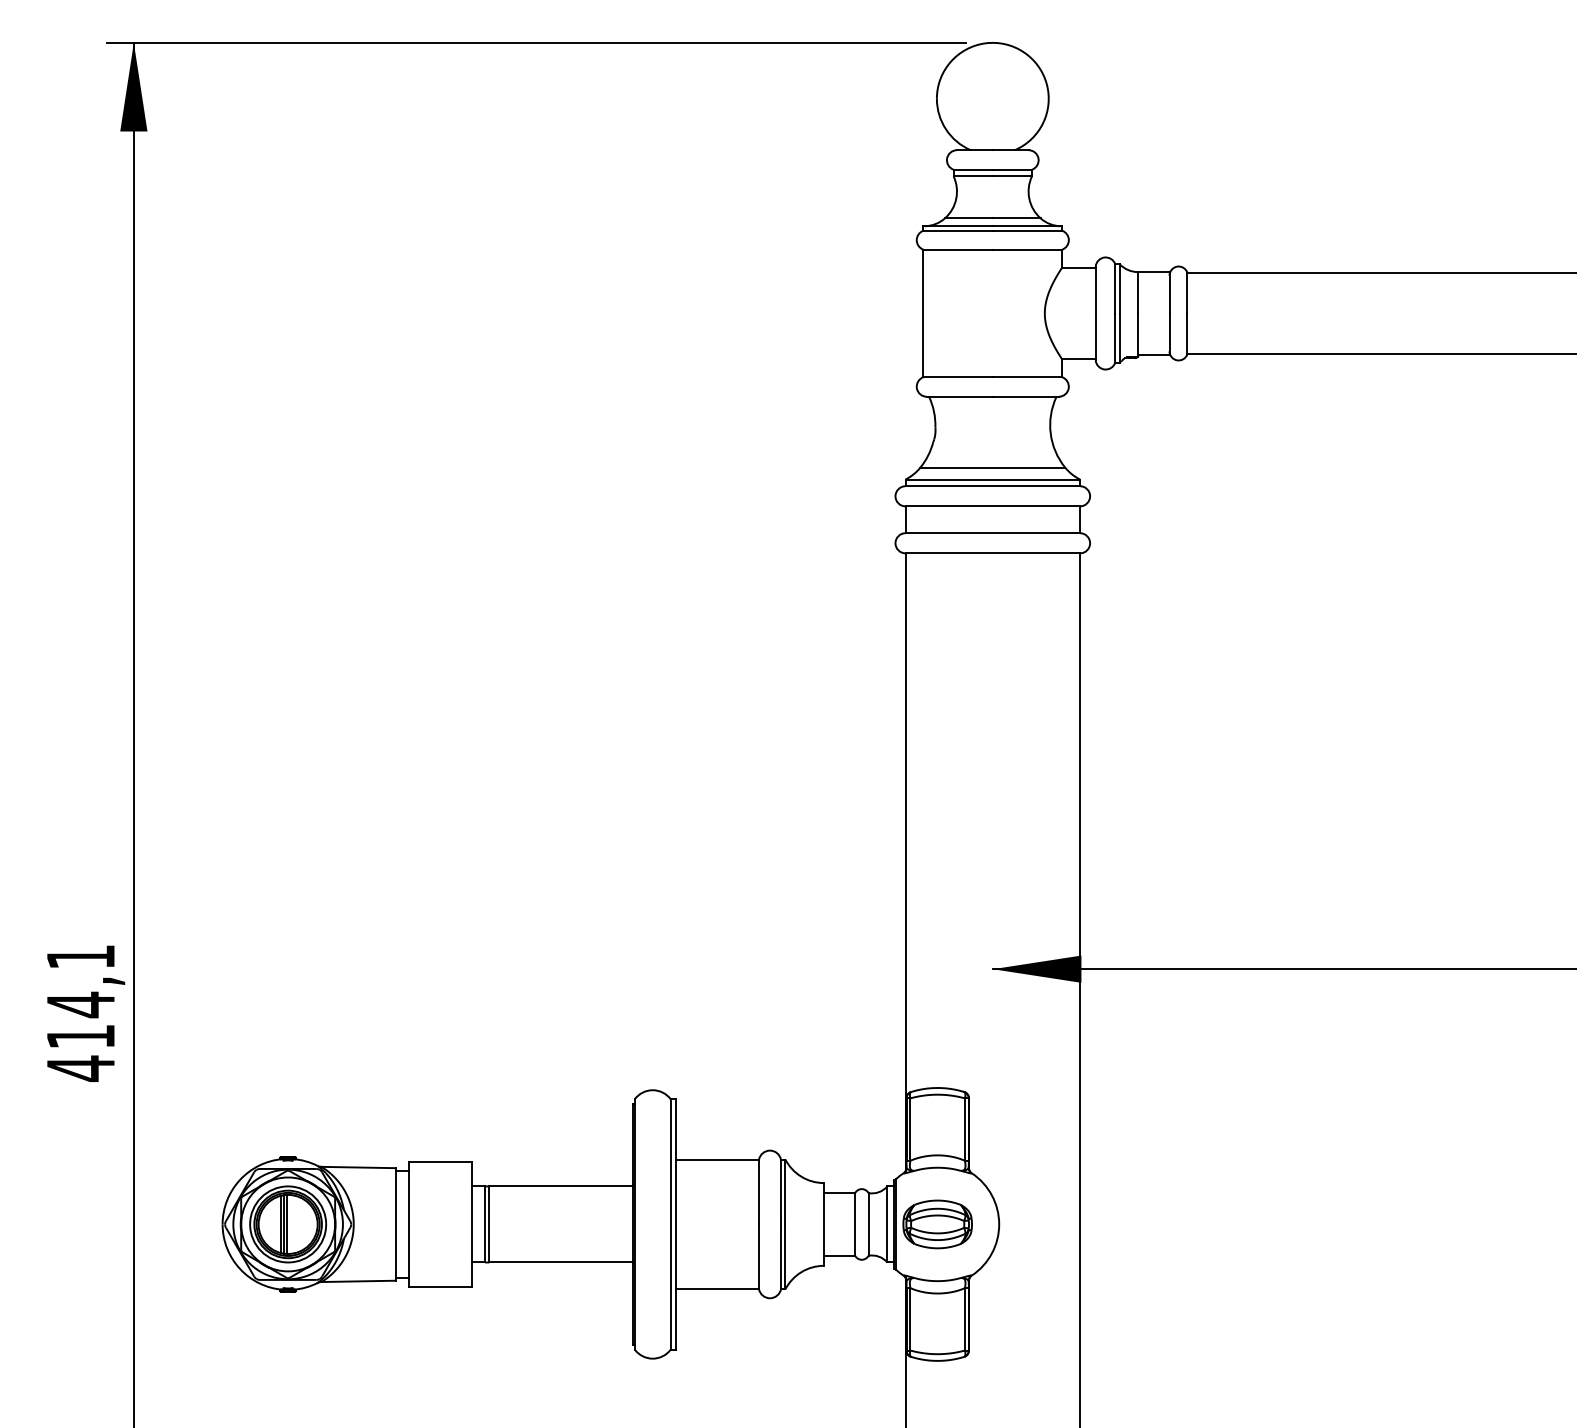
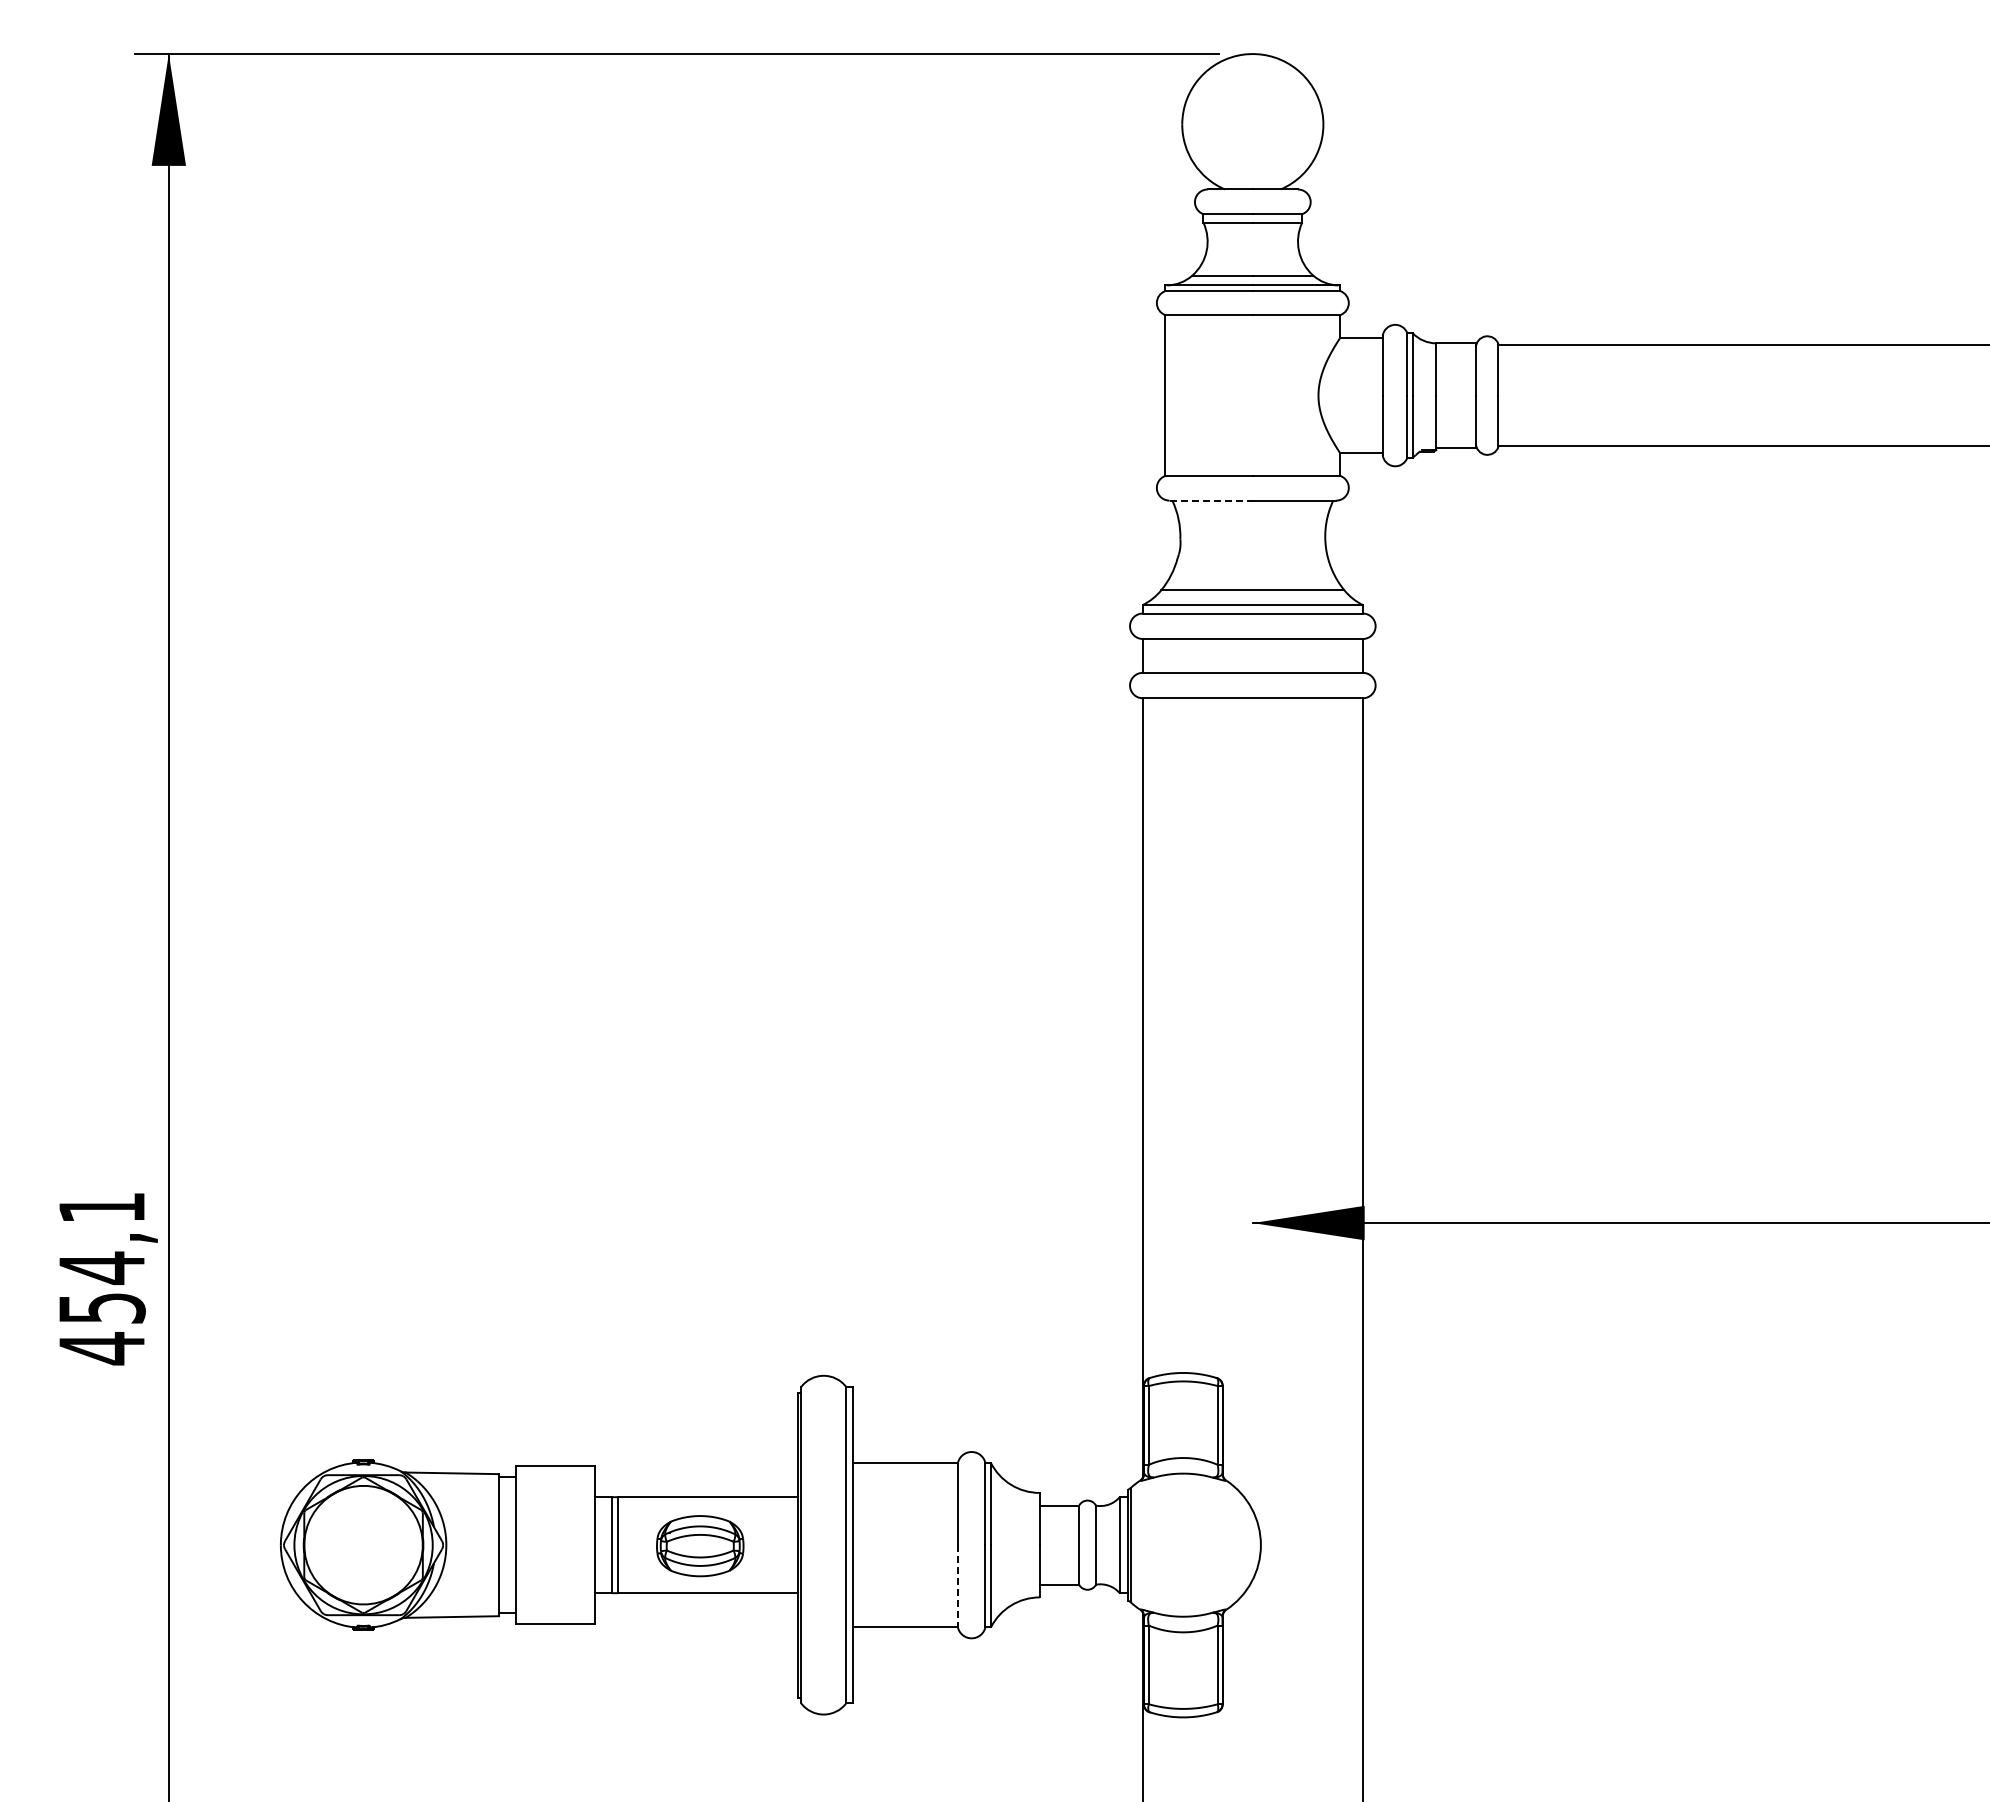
line: (960, 396) -> (1211, 500), solid -> dashed
text: (81, 1036) -> (102, 1308), 414,1 -> 454,1
part: (288, 1224) -> (363, 1545), removed
part: (937, 1224) -> (700, 1546), moved
line: (758, 1257) -> (957, 1586), solid -> dashed

